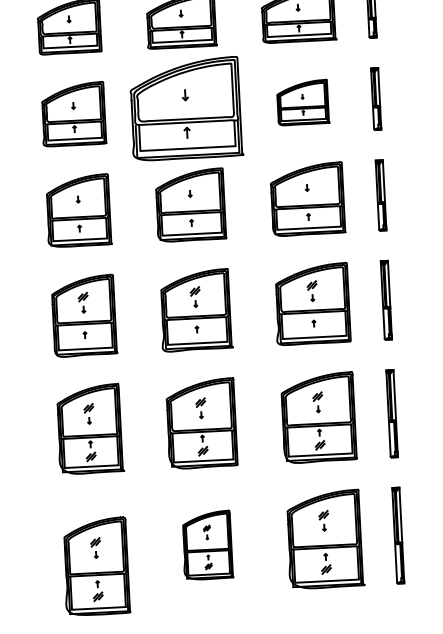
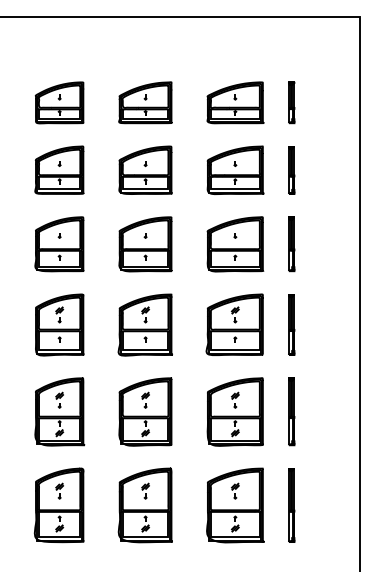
part: (302, 101) -> (235, 169), size x1.43
part: (185, 107) -> (145, 169), size x0.62
part: (206, 545) -> (144, 505), size x1.43
part: (95, 566) -> (58, 505), moved

